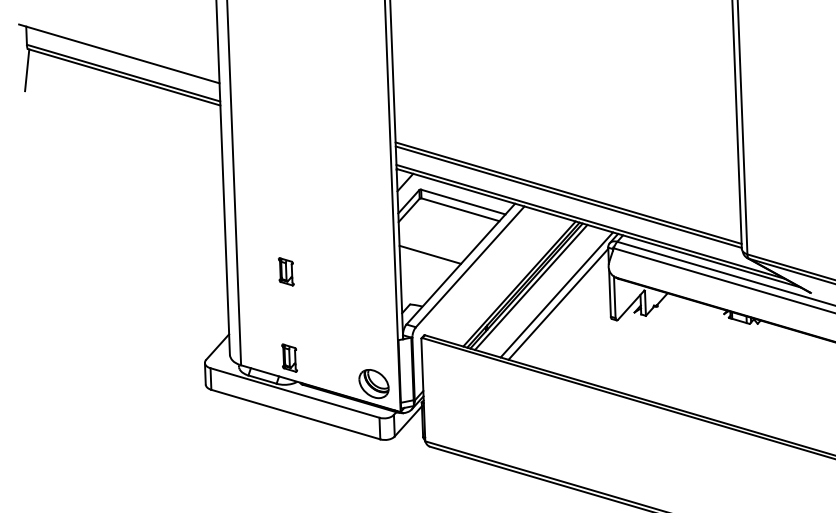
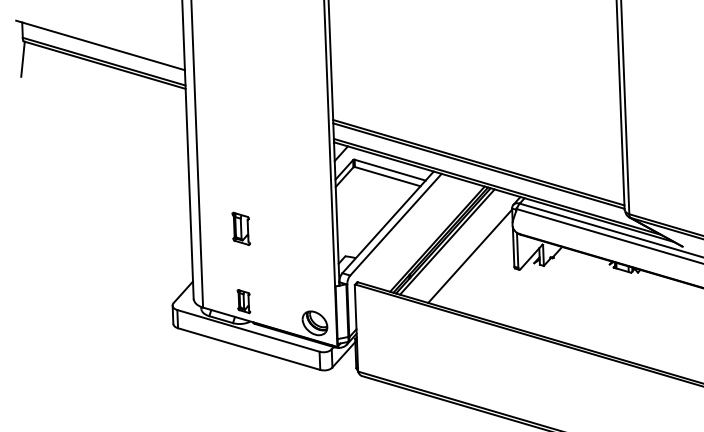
line: (430, 254) -> (362, 214), removed
part: (285, 271) -> (240, 228), size x1.4
line: (556, 294) -> (468, 247), removed

